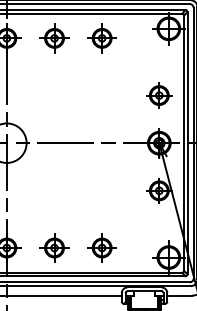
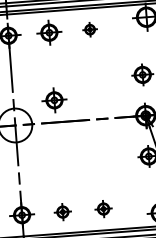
part: (101, 38) -> (89, 29), size x0.6
part: (54, 117) -> (54, 100), added
part: (54, 247) -> (62, 211), size x0.7
part: (101, 247) -> (103, 208), size x0.7

